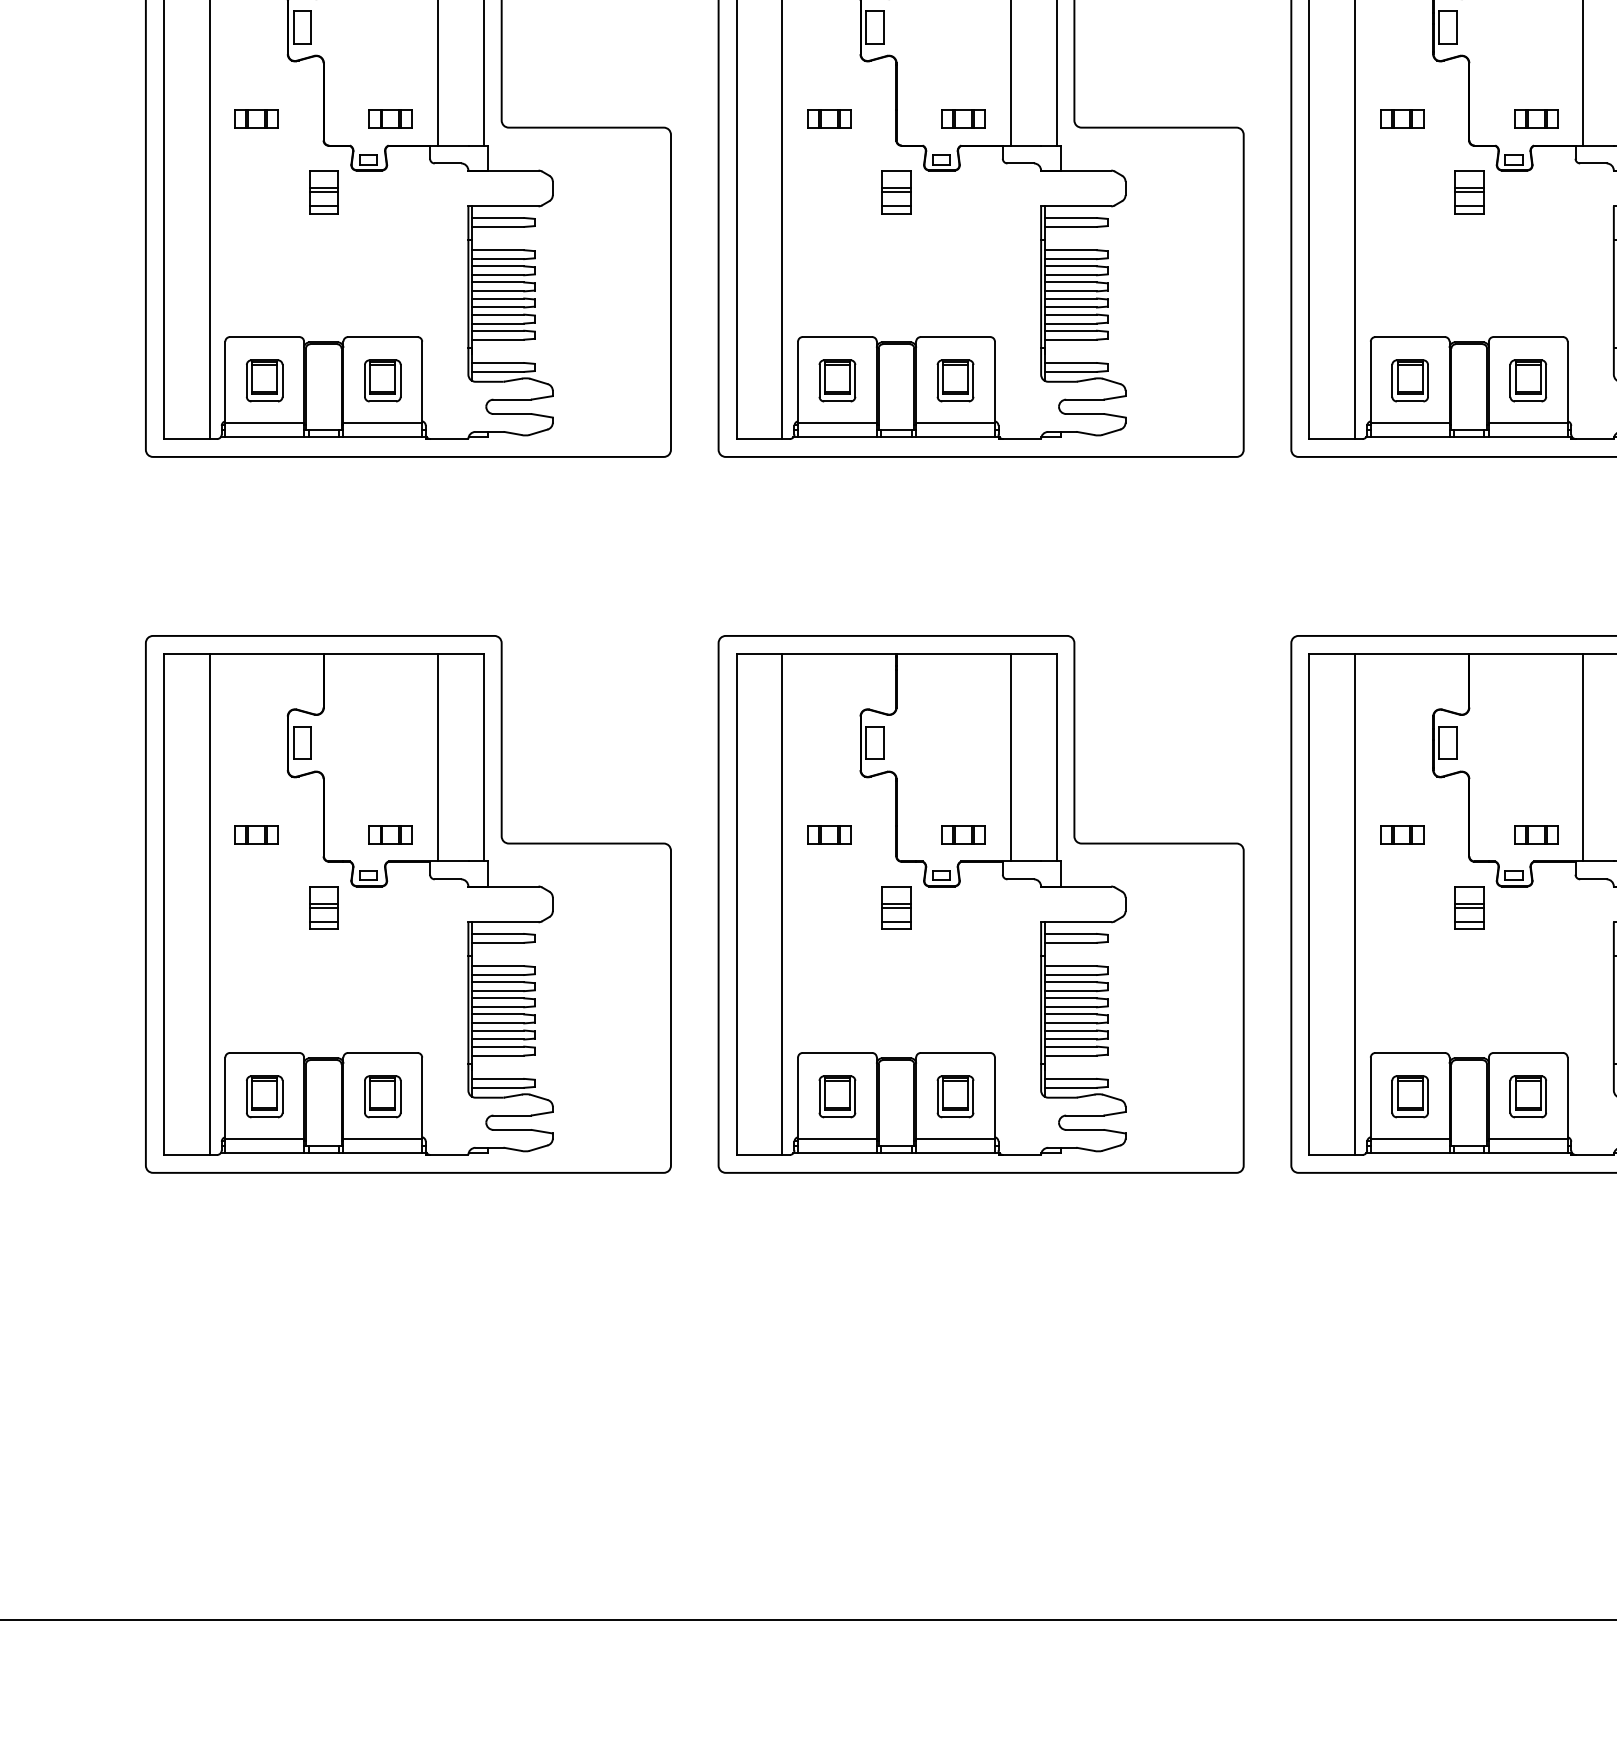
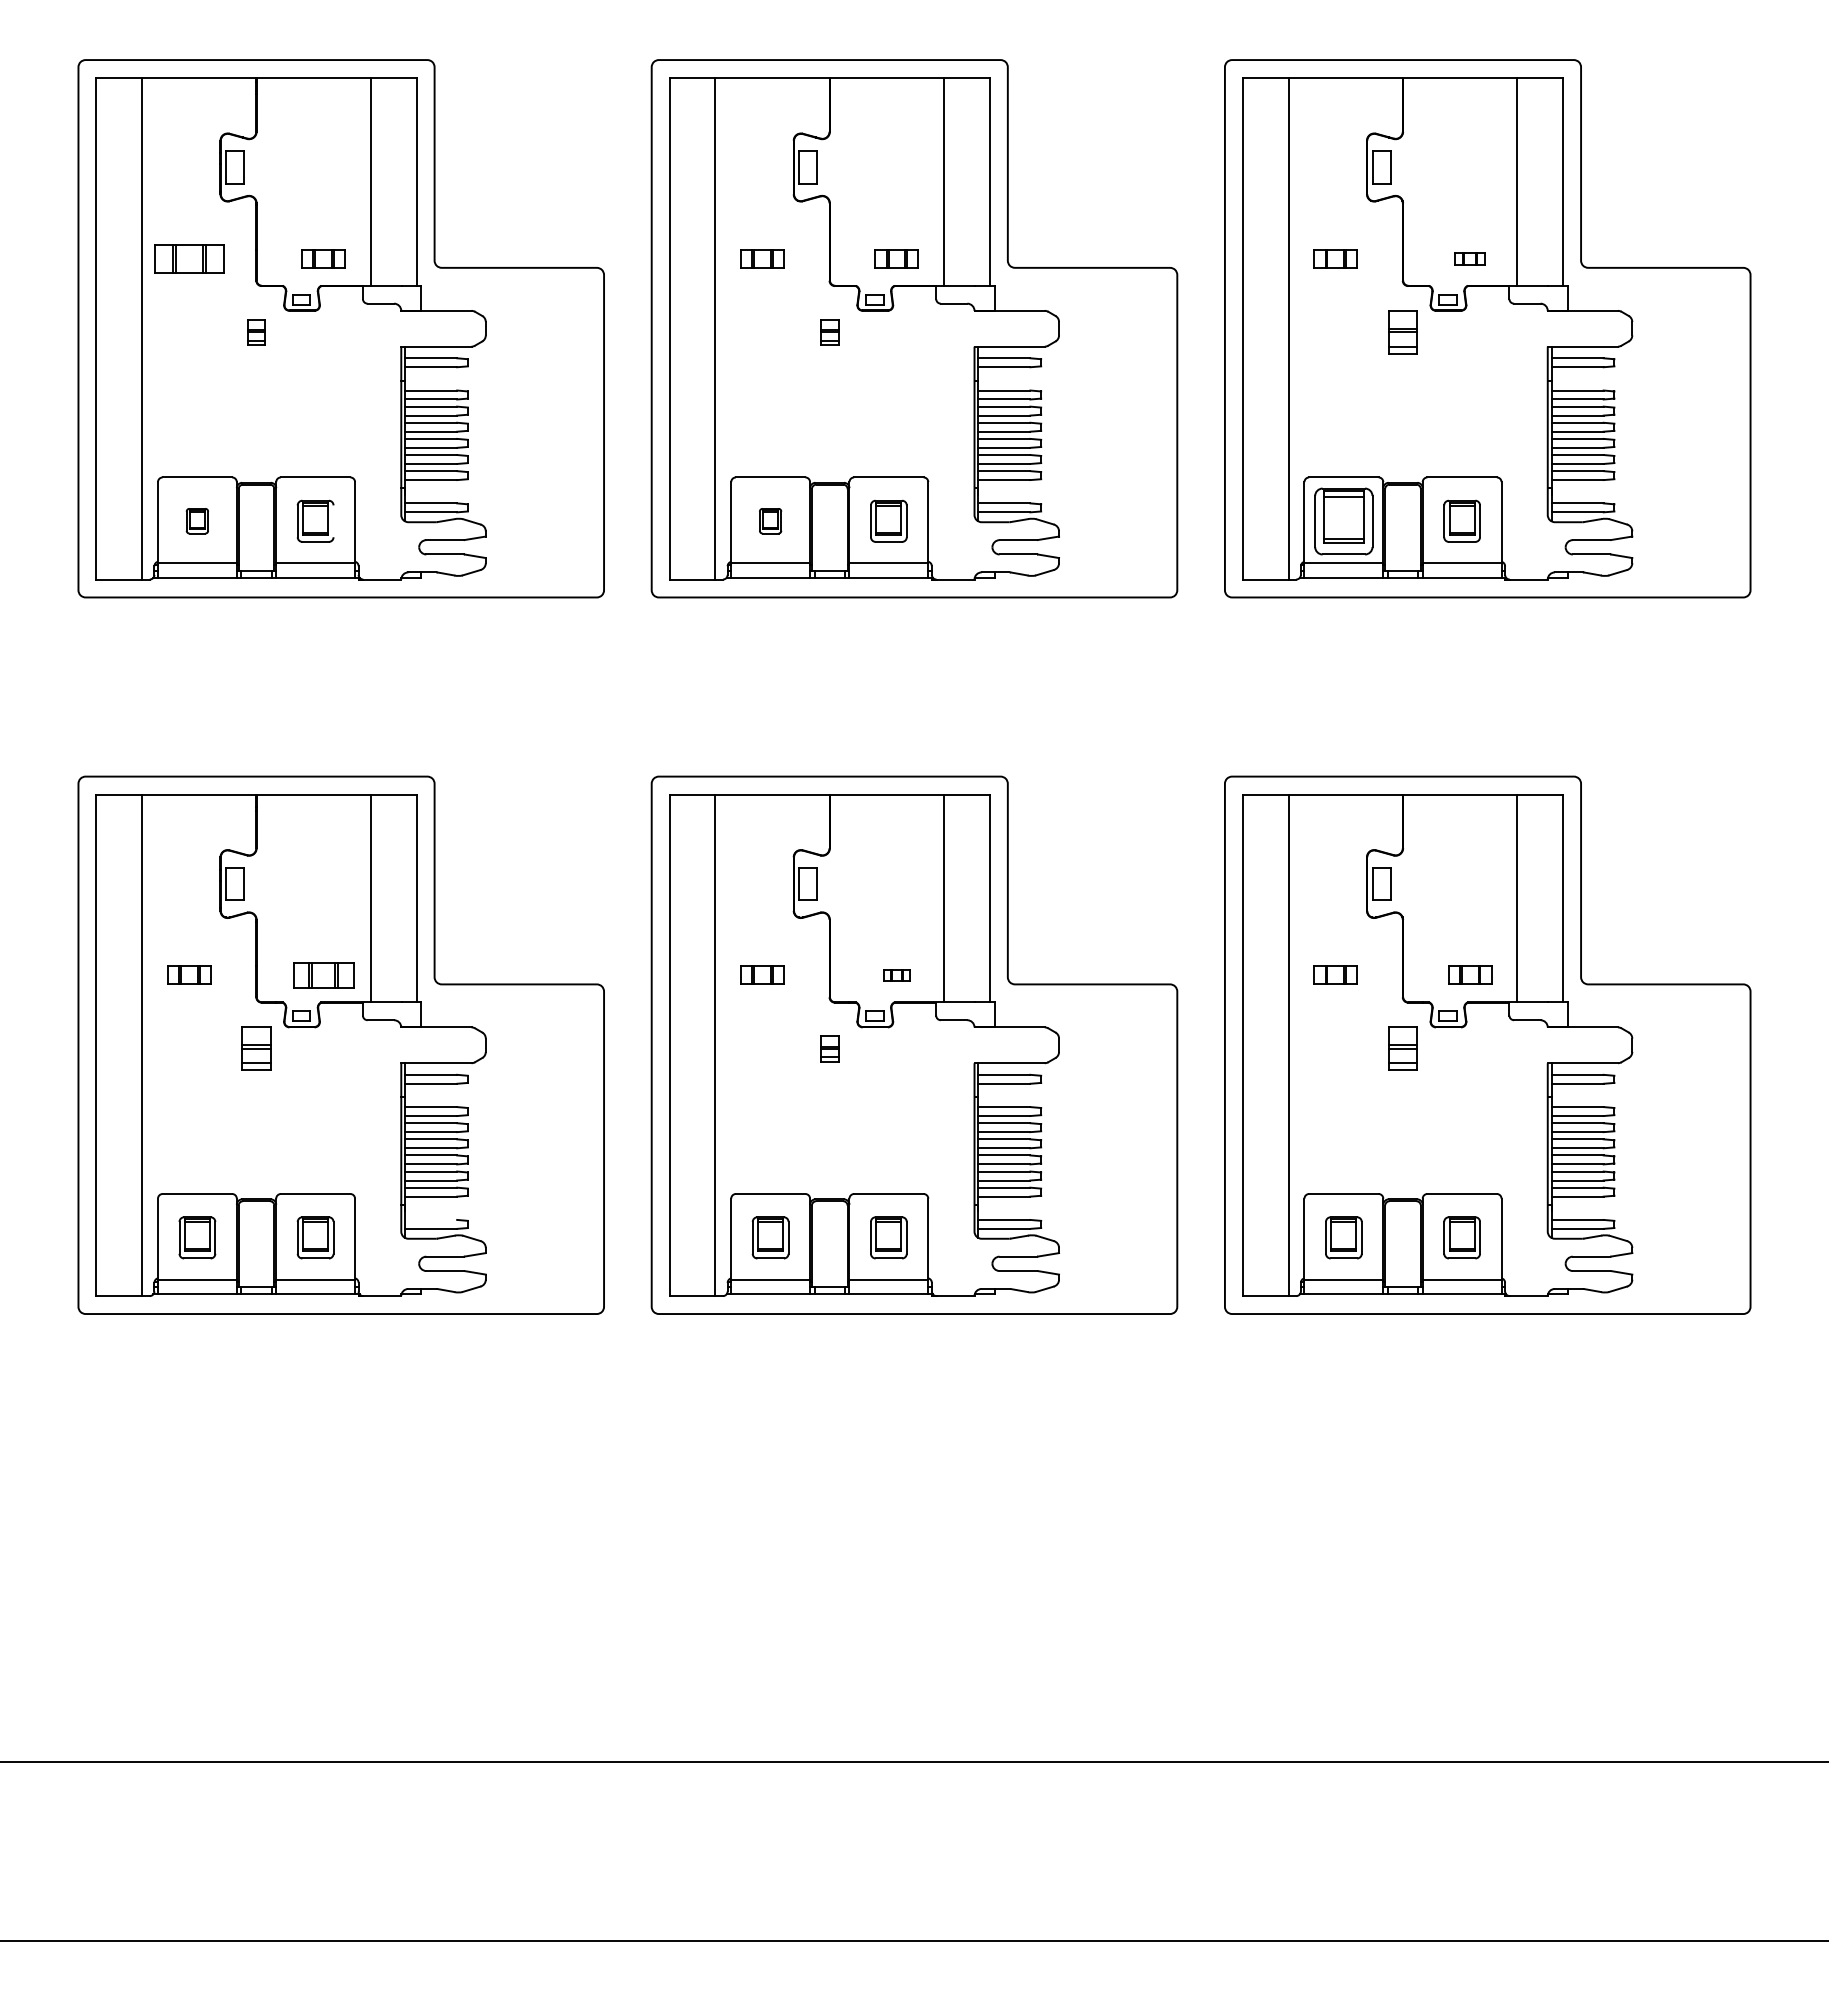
part: (256, 118) -> (189, 258), size x1.6
part: (1536, 118) -> (1470, 258), size x0.7
part: (323, 192) -> (256, 332), size x0.6
part: (896, 192) -> (829, 332), size x0.6
part: (264, 380) -> (197, 520), size x0.6
part: (837, 380) -> (770, 520), size x0.6
part: (1409, 380) -> (1343, 520), size x1.6
line: (400, 381) -> (333, 521), removed
part: (390, 833) -> (323, 974), size x1.4
part: (963, 833) -> (896, 974), size x0.6
part: (896, 907) -> (829, 1048), size x0.6
line: (498, 1078) -> (431, 1219), removed

